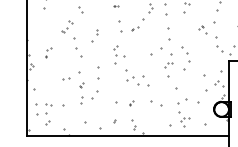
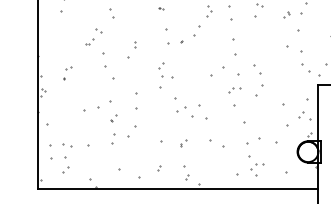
part: (200, 27) -> (286, 14), moved
part: (135, 28) -> (188, 39), size x1.6
part: (65, 78) -> (91, 109), size x1.6

